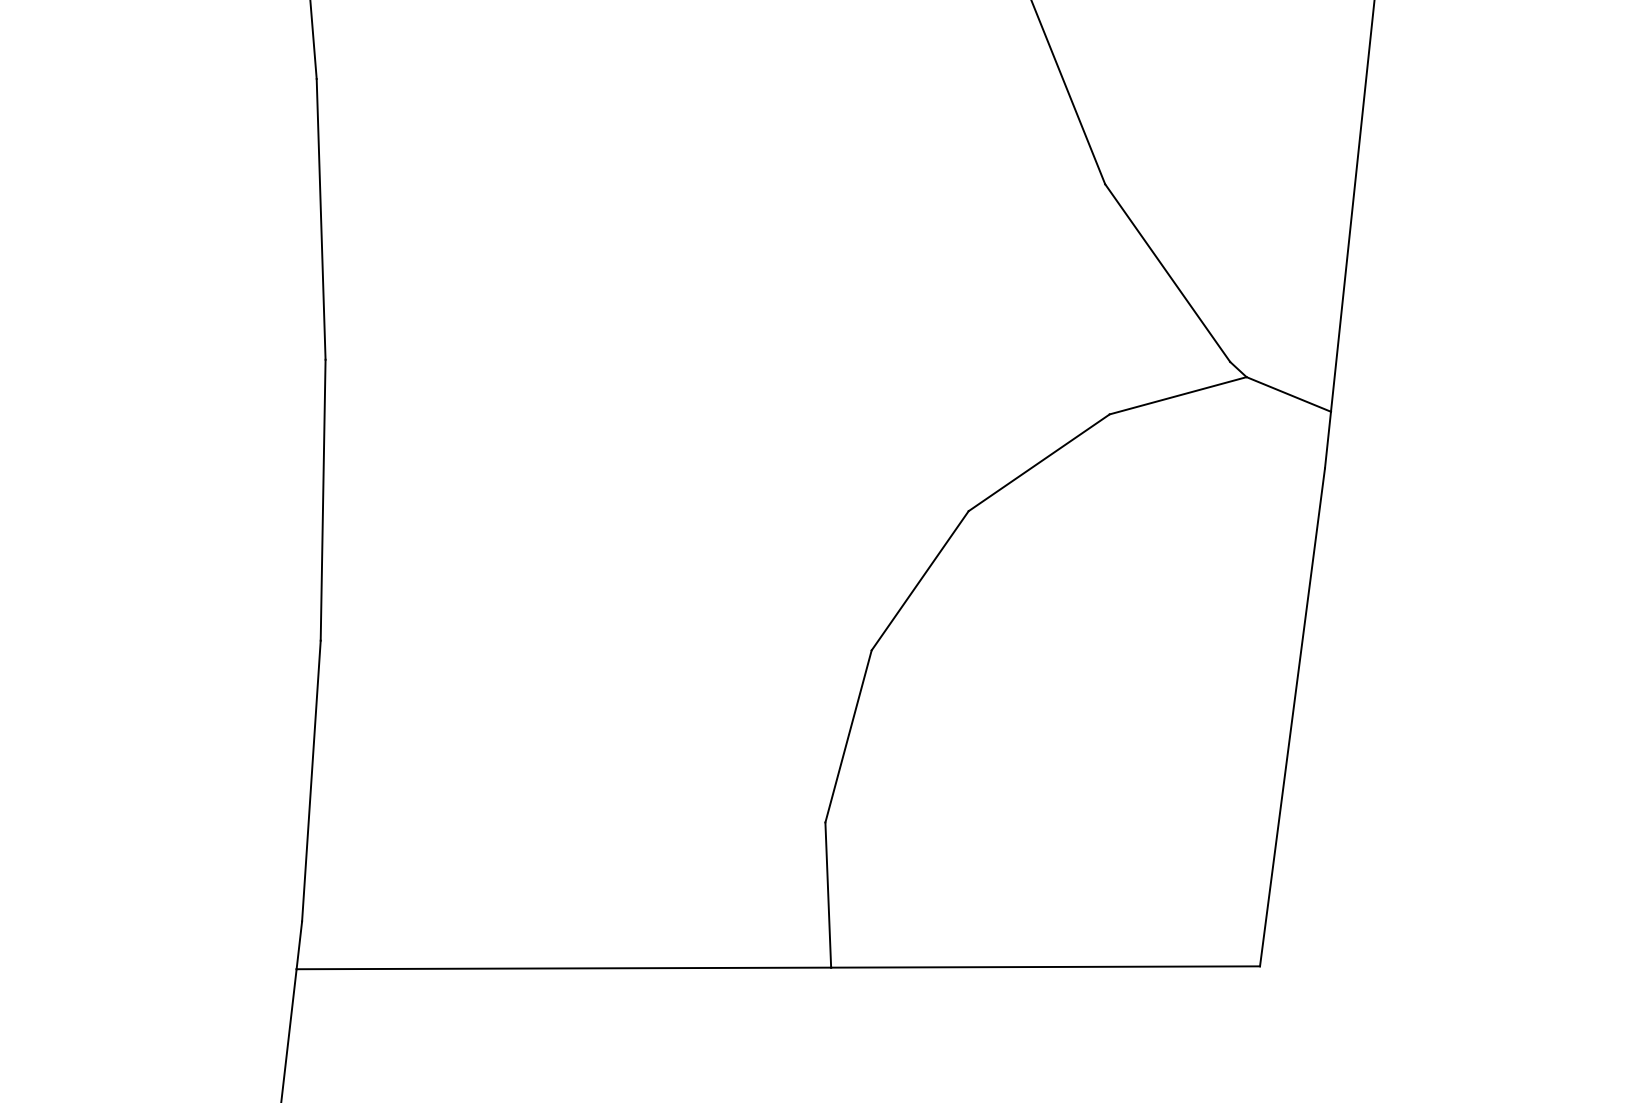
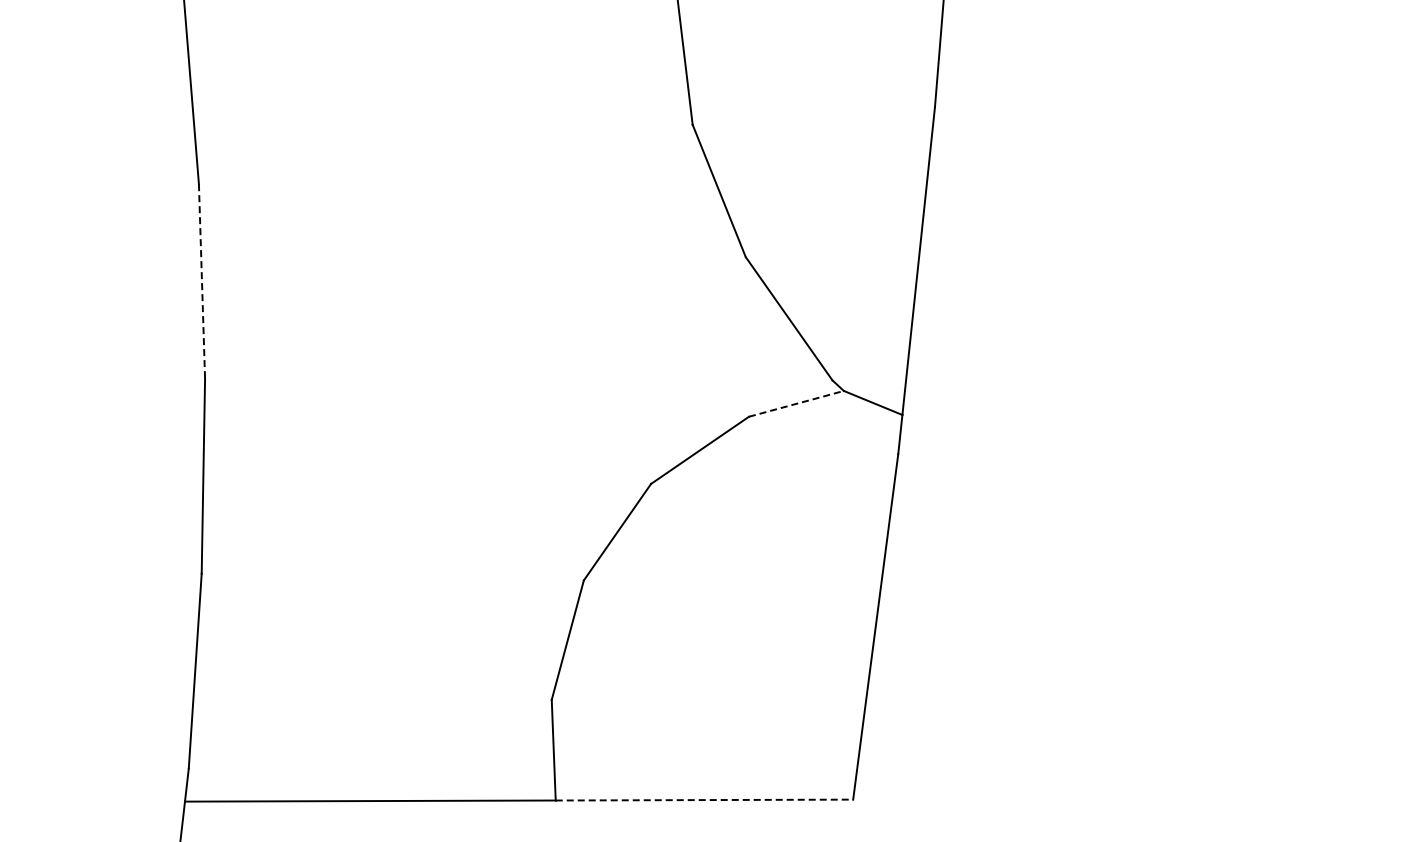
line: (321, 220) -> (202, 282), solid -> dashed
line: (1178, 395) -> (796, 403), solid -> dashed
line: (1045, 967) -> (704, 800), solid -> dashed

